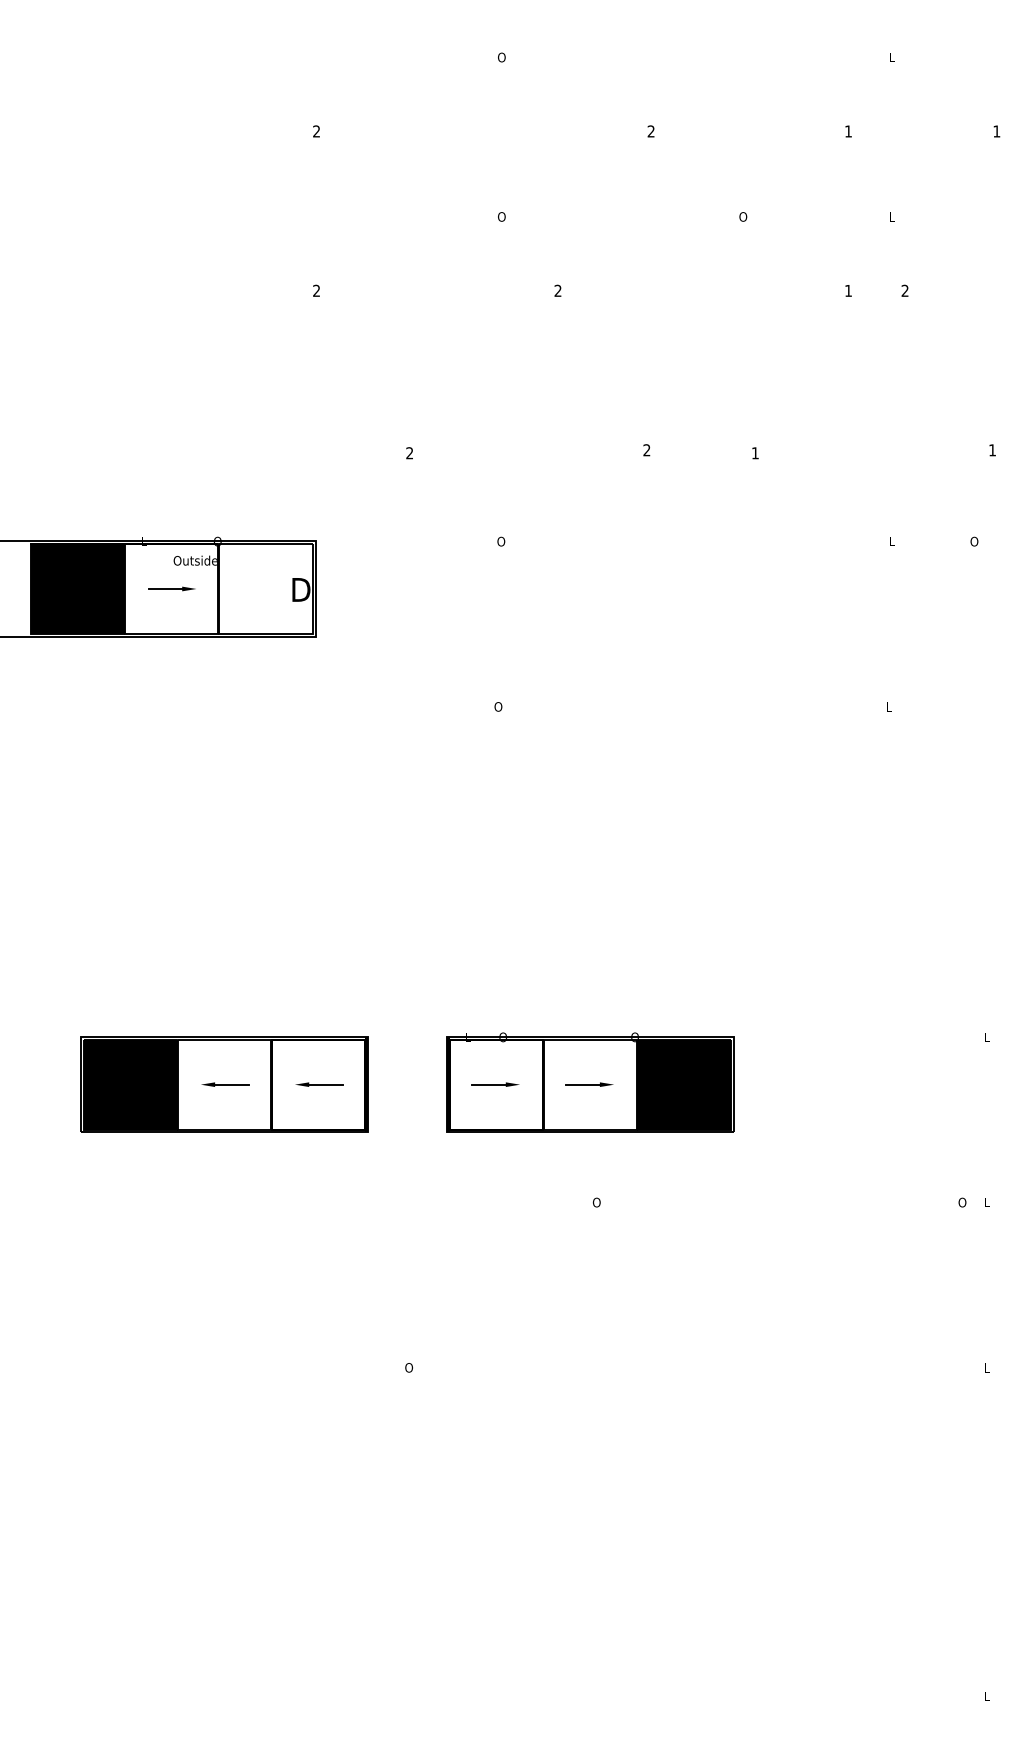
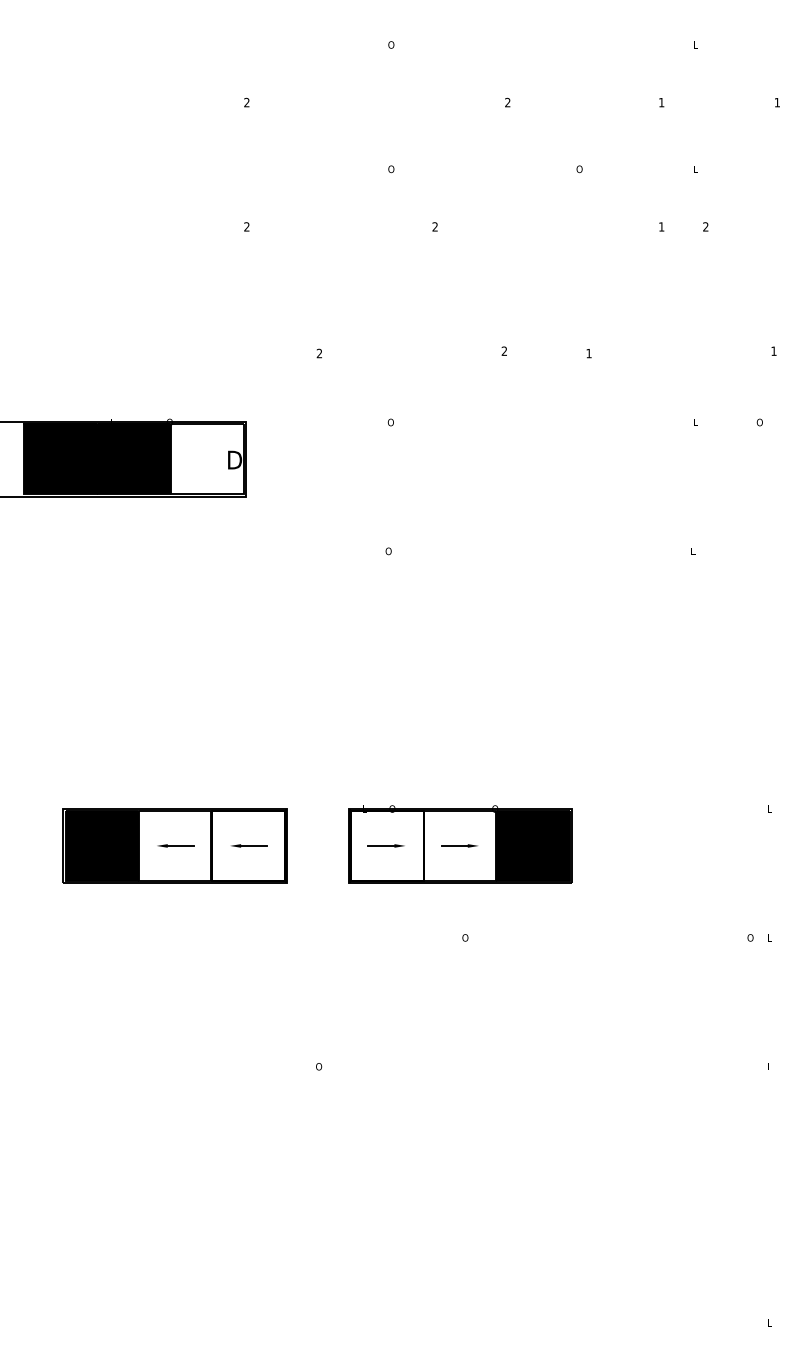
fill: (171, 588) -> (133, 459), added

